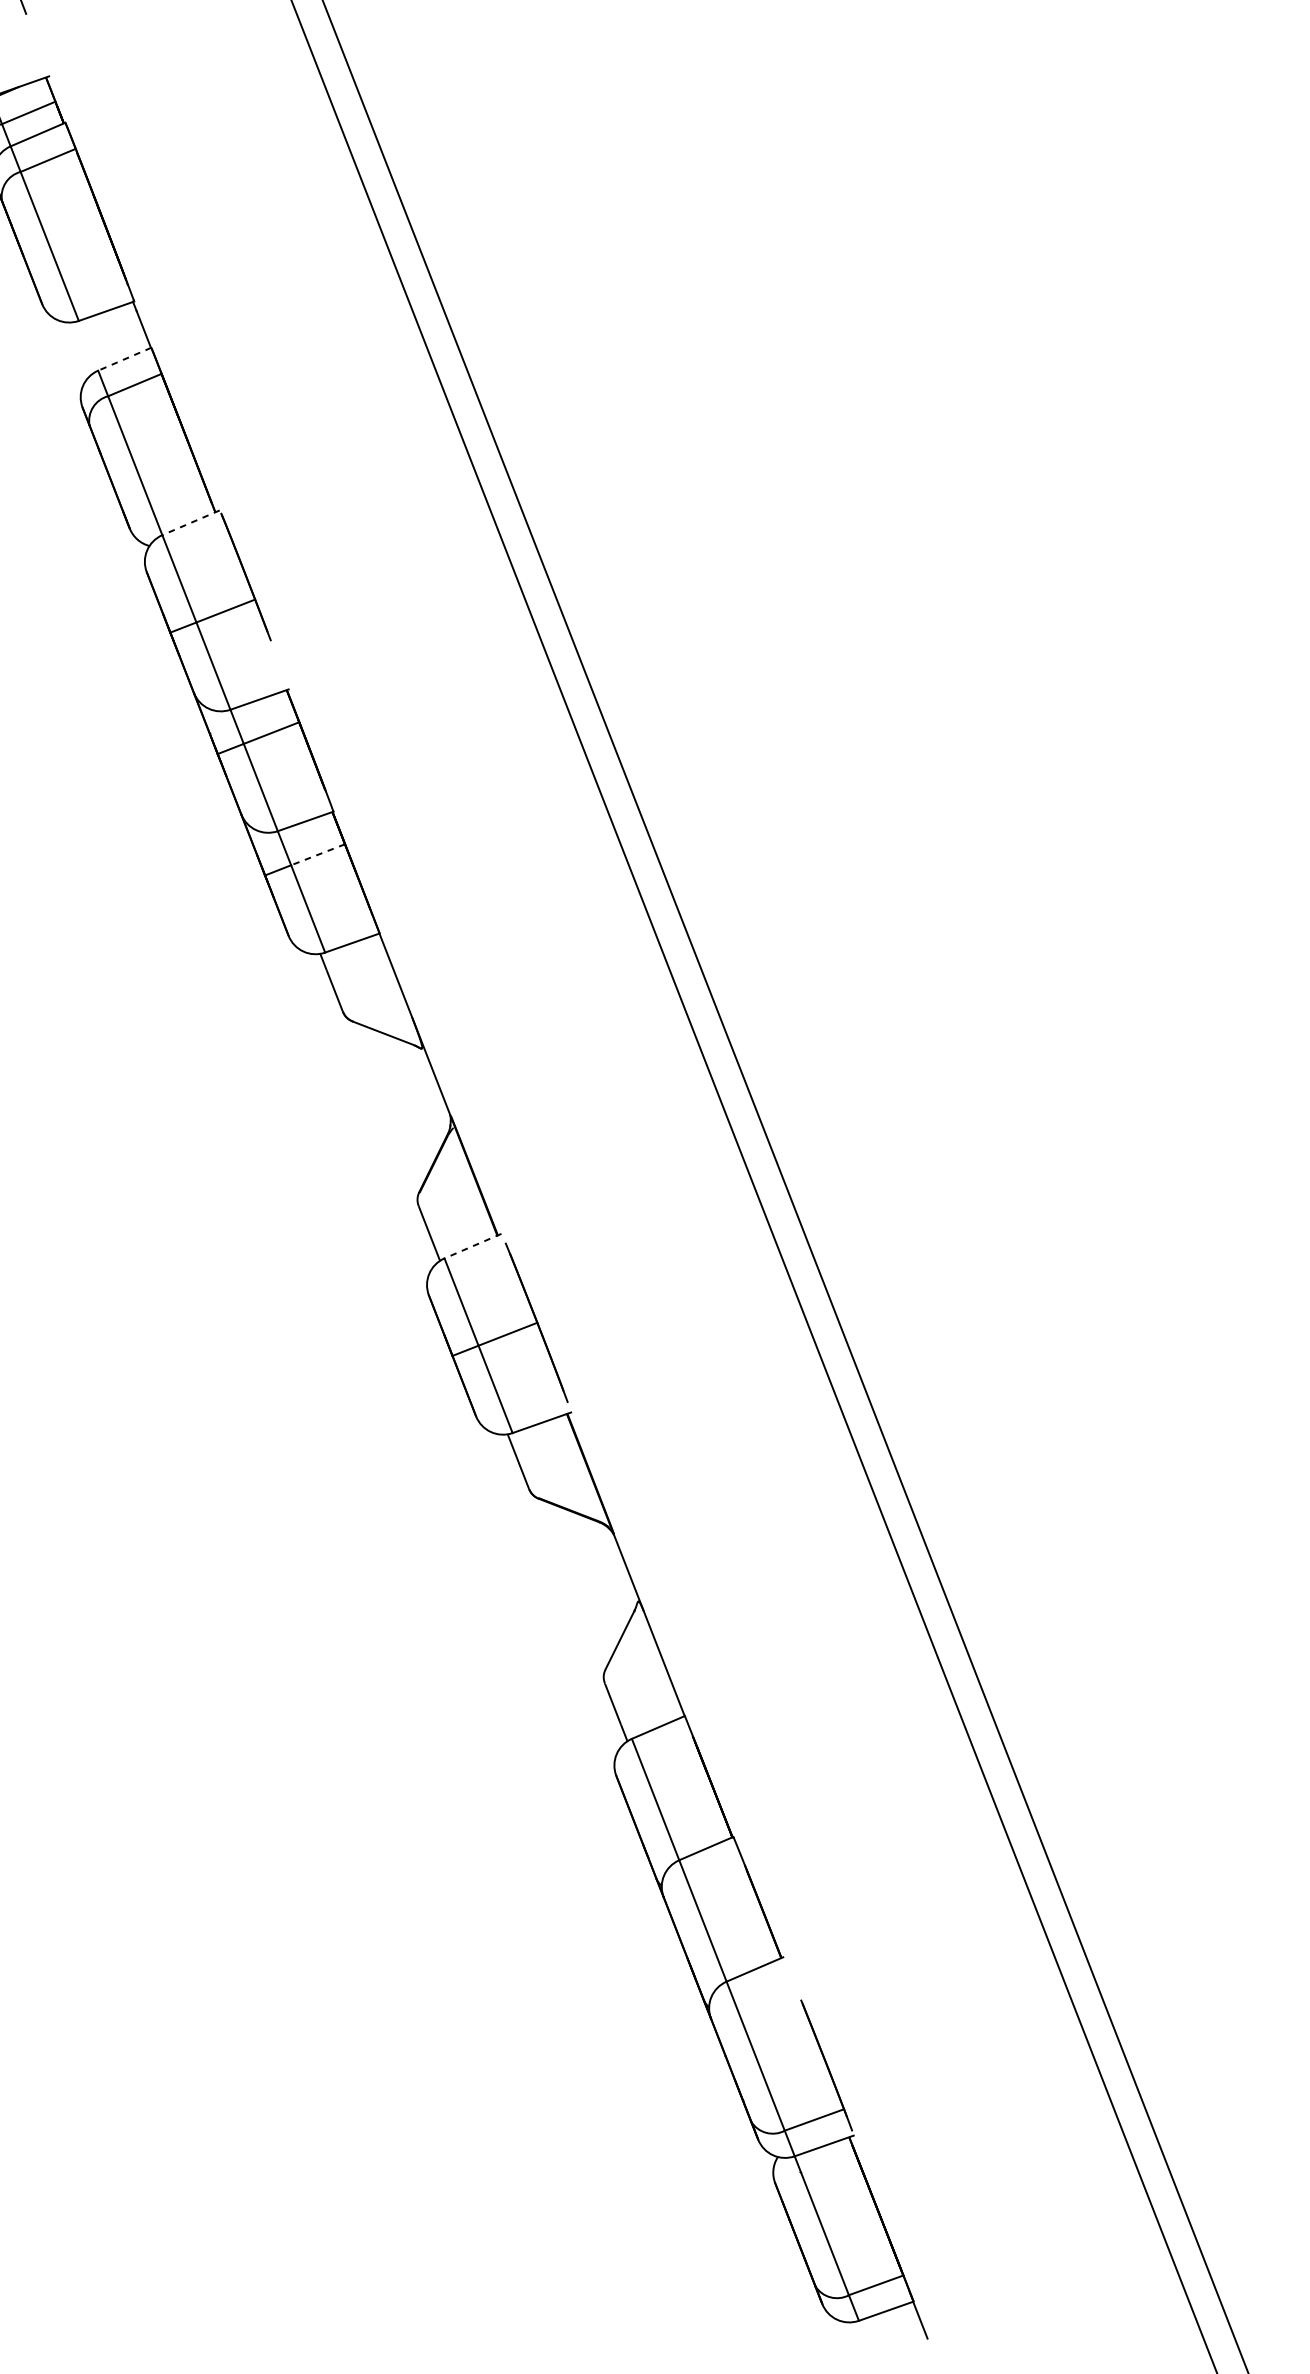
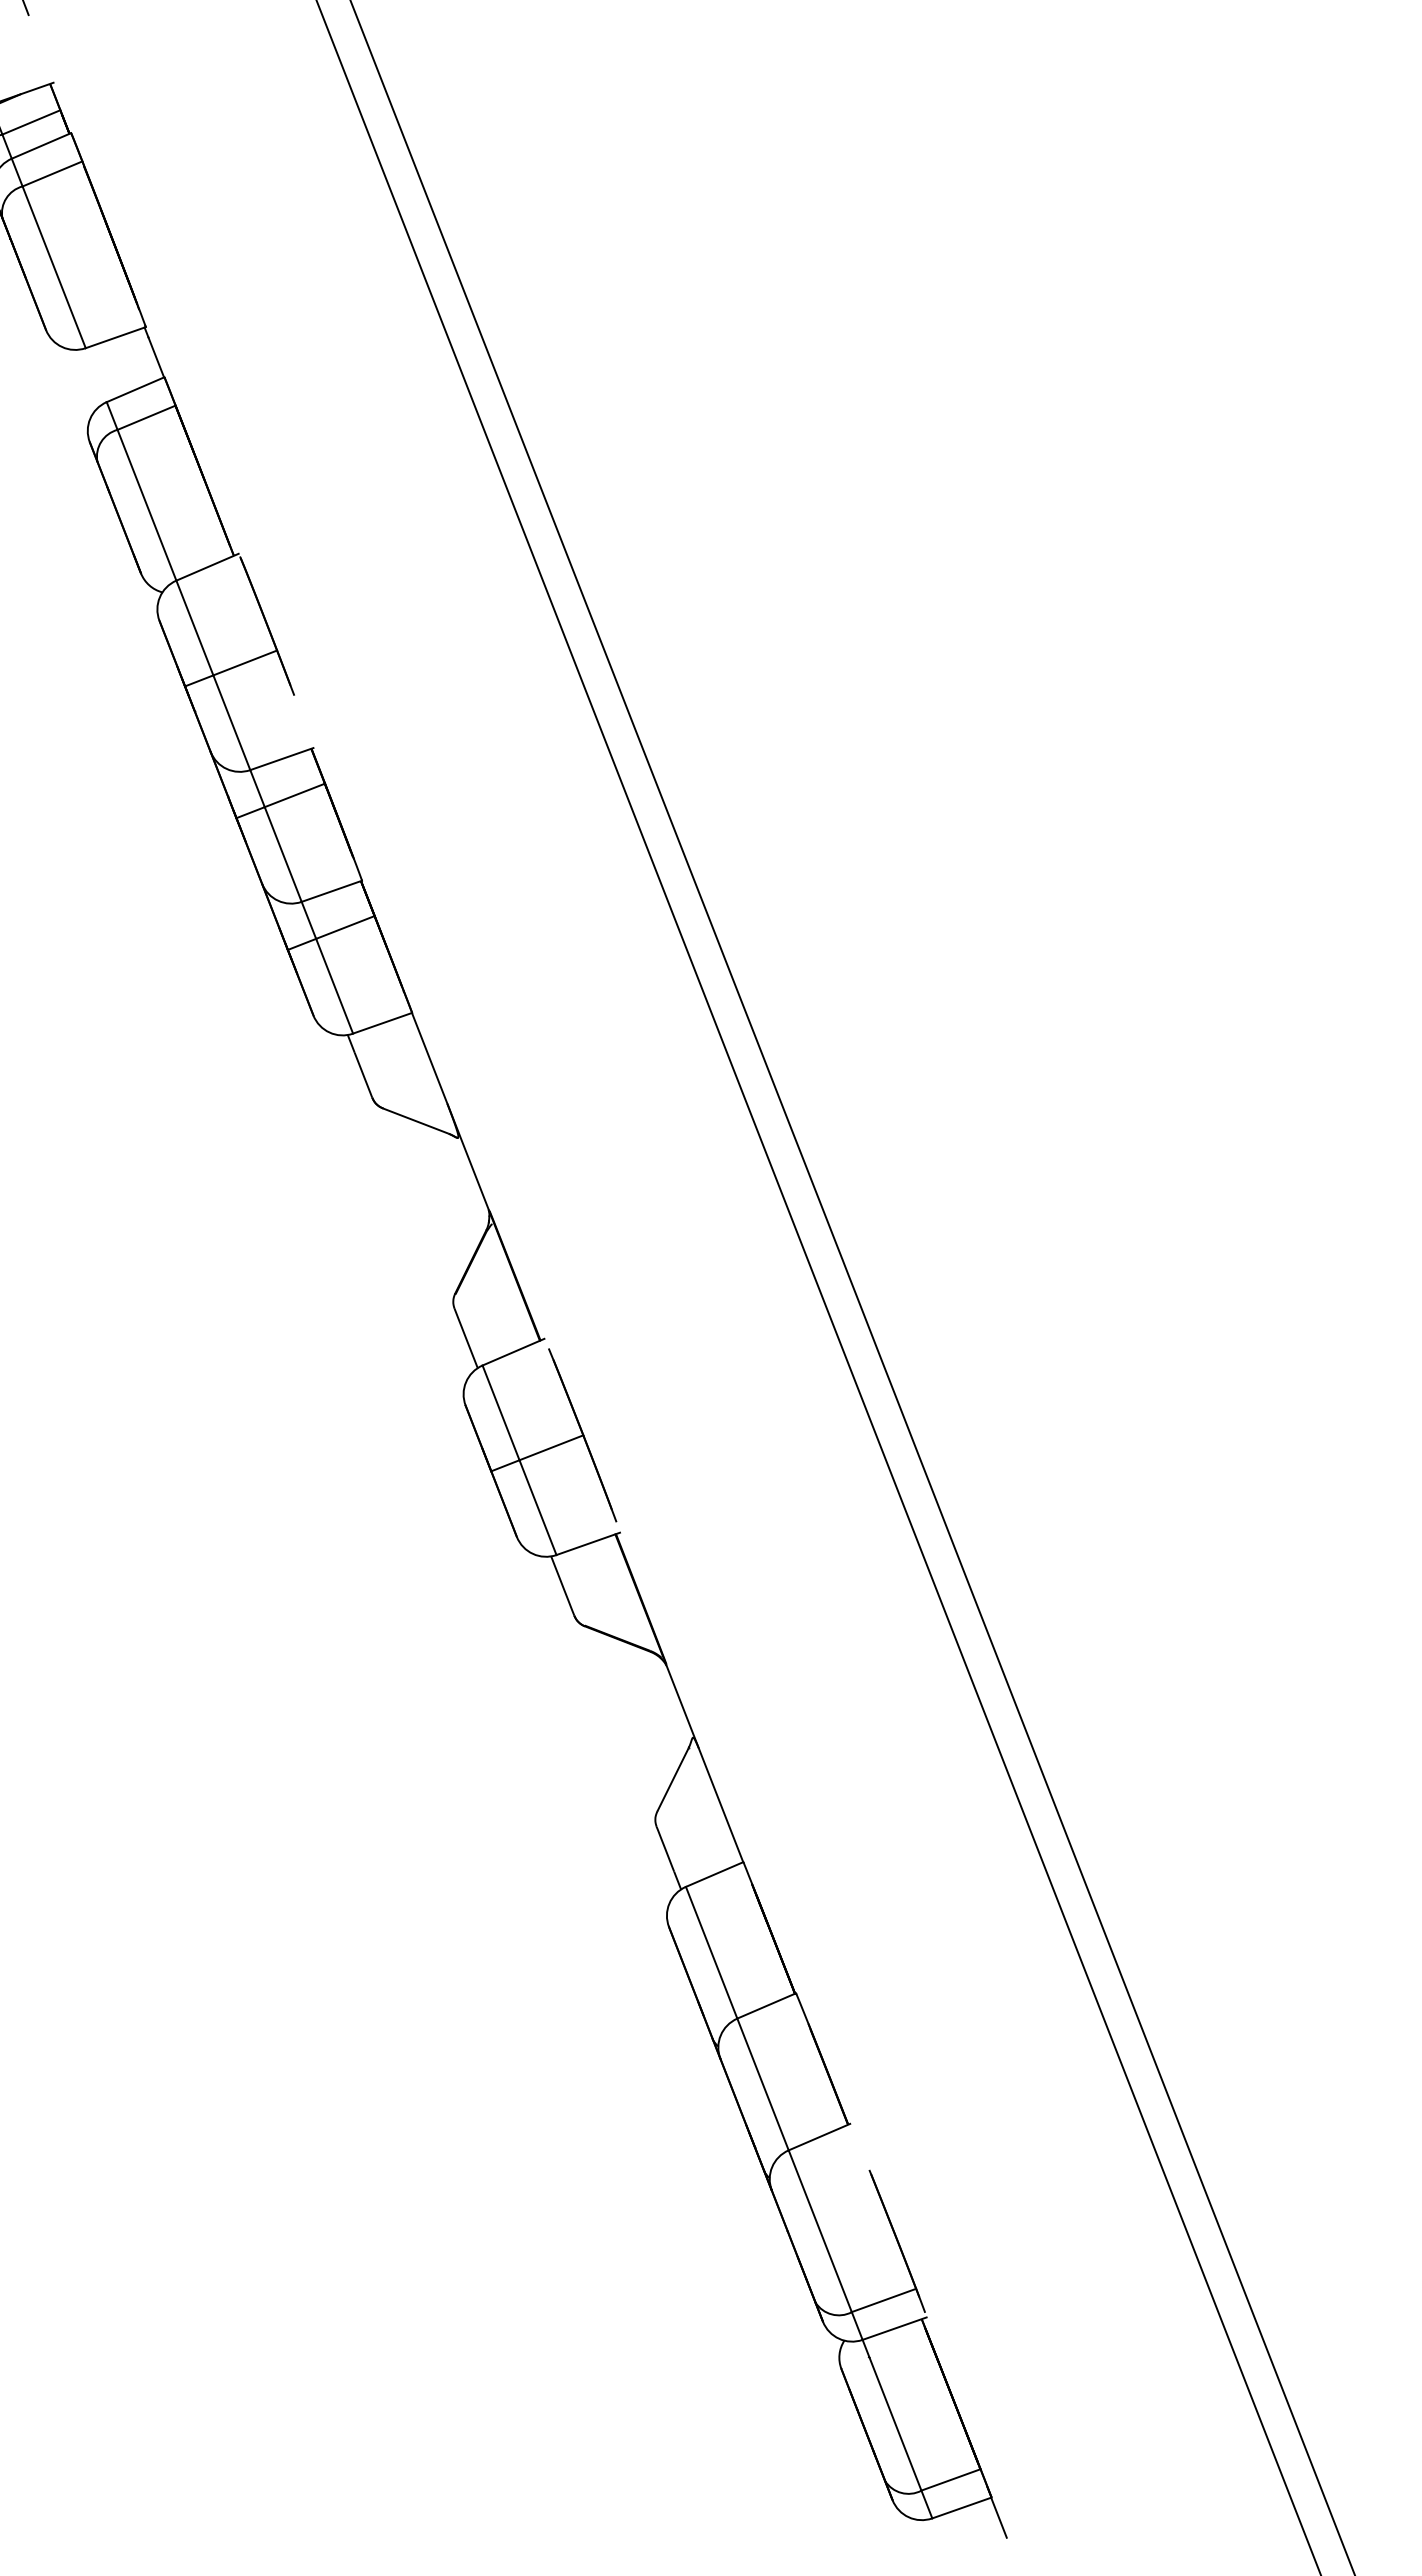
line: (124, 359) -> (135, 389), dashed -> solid
line: (191, 523) -> (207, 567), dashed -> solid
line: (317, 854) -> (344, 927), dashed -> solid
line: (473, 1246) -> (513, 1352), dashed -> solid

